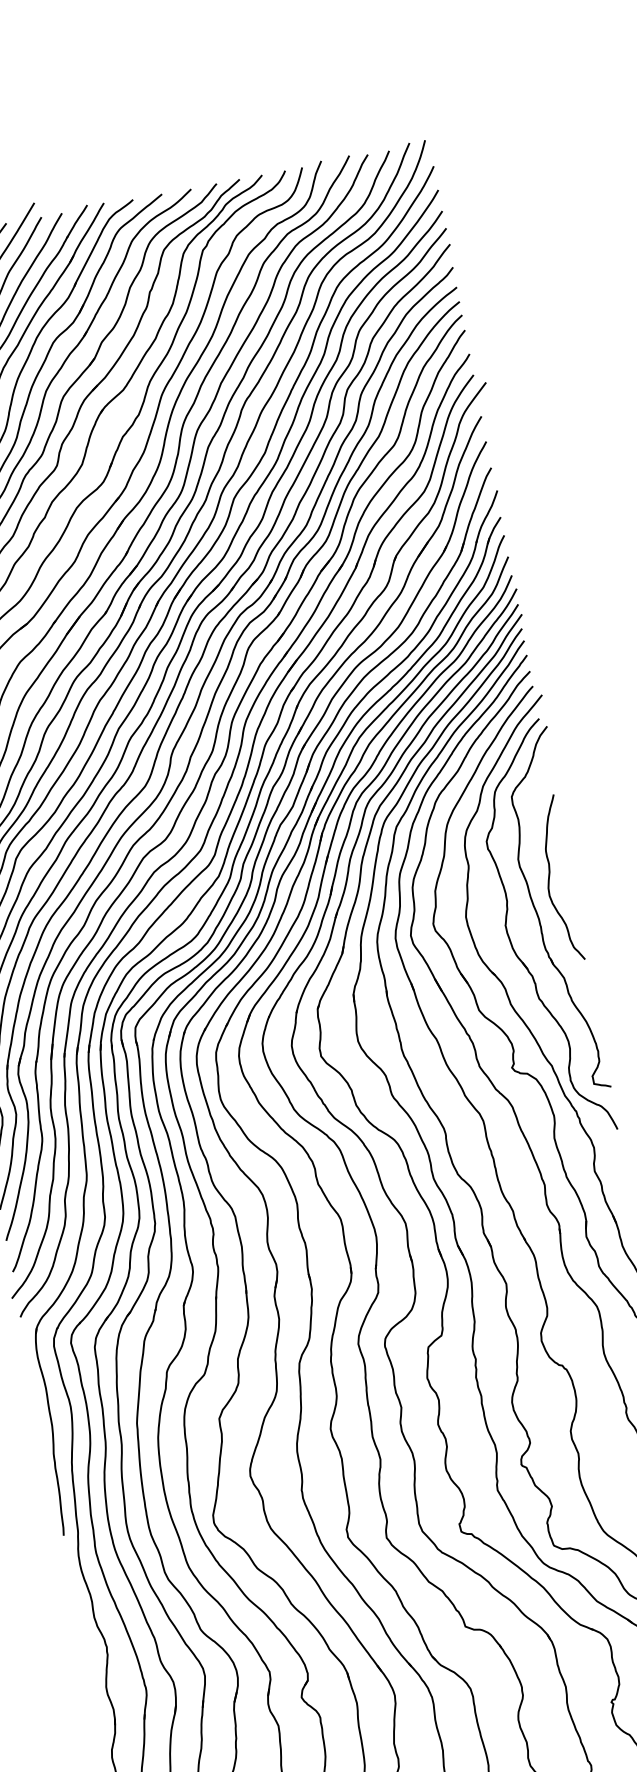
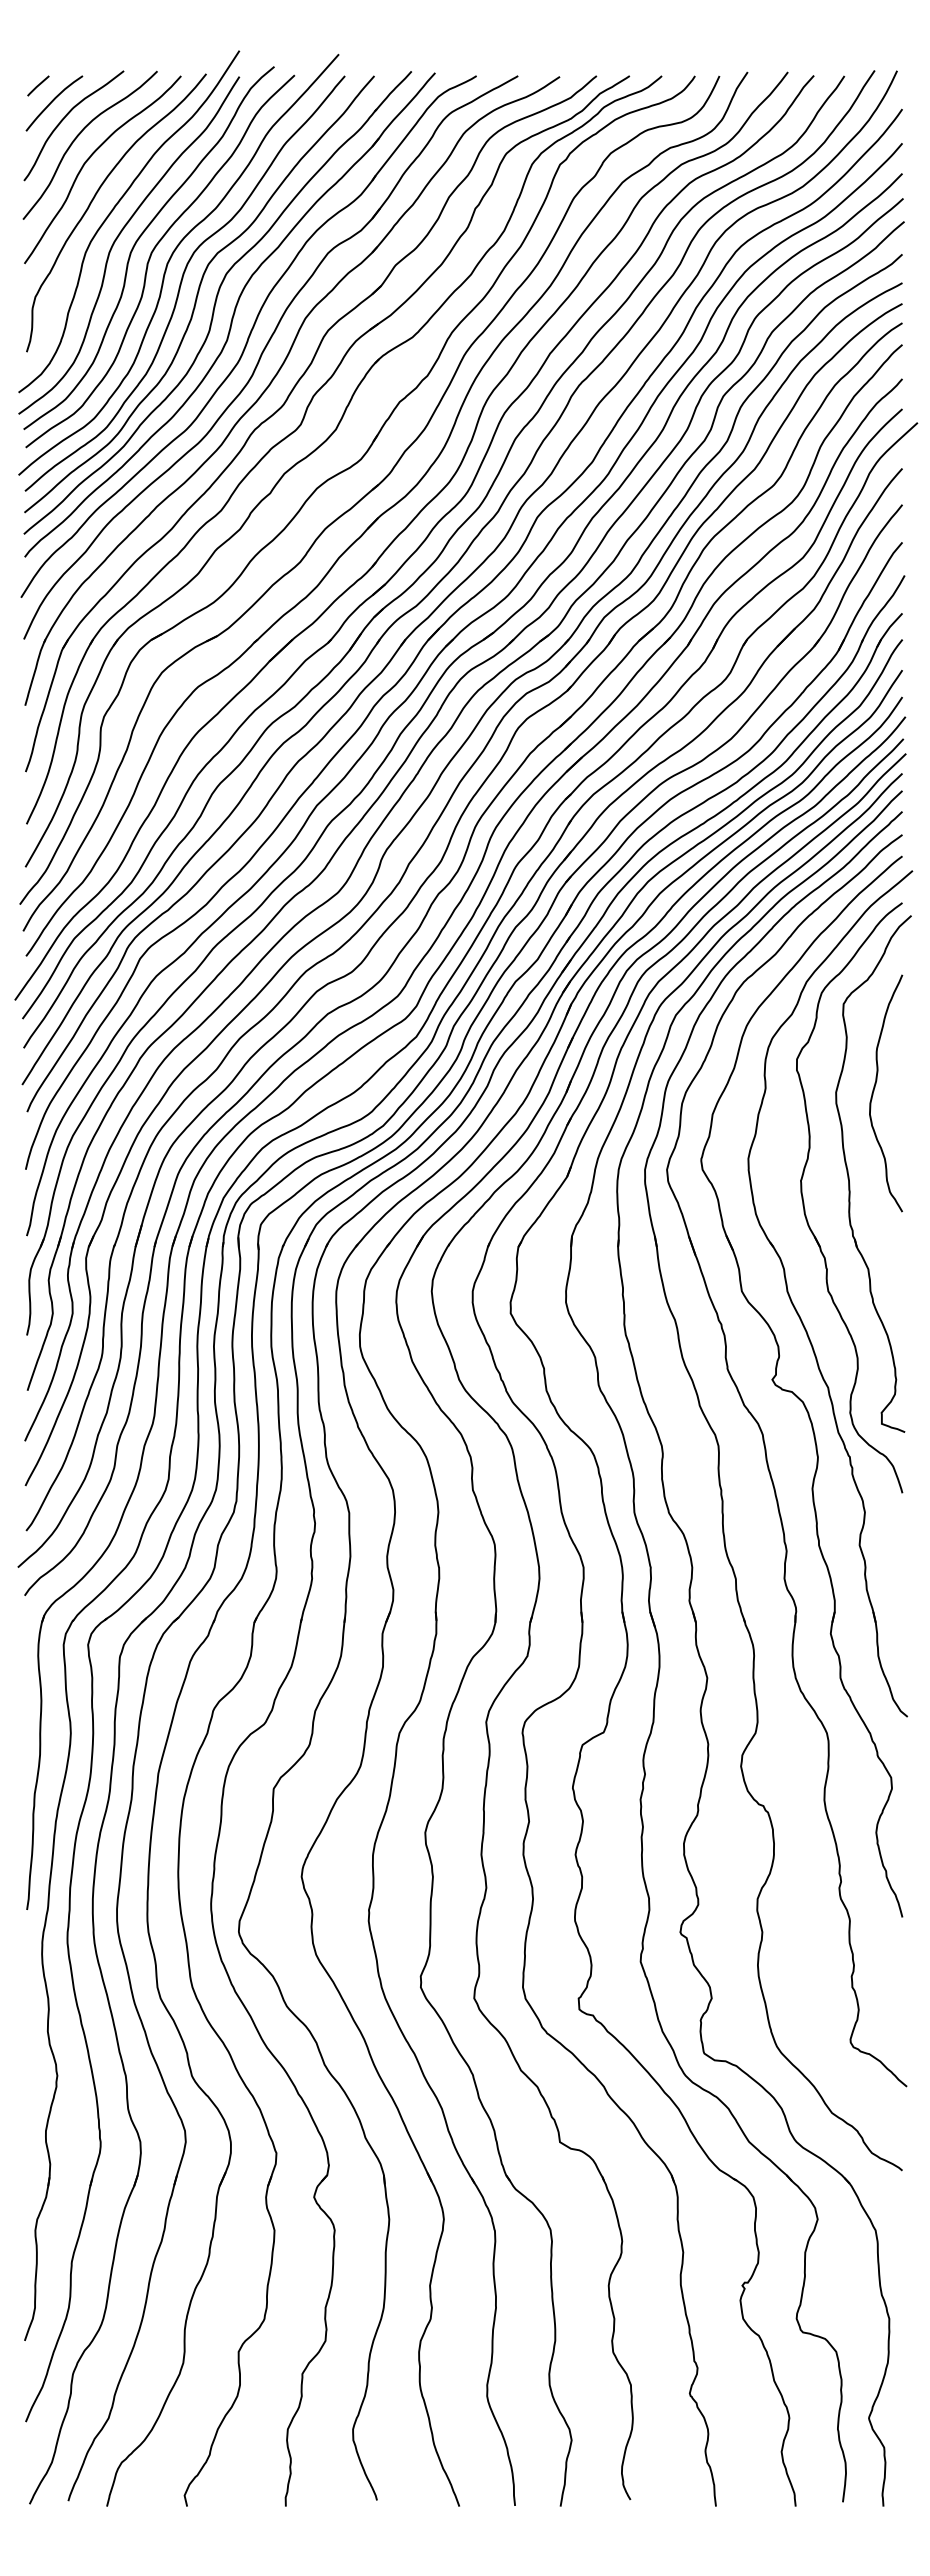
curve: (549, 879) -> (874, 1091), moved

